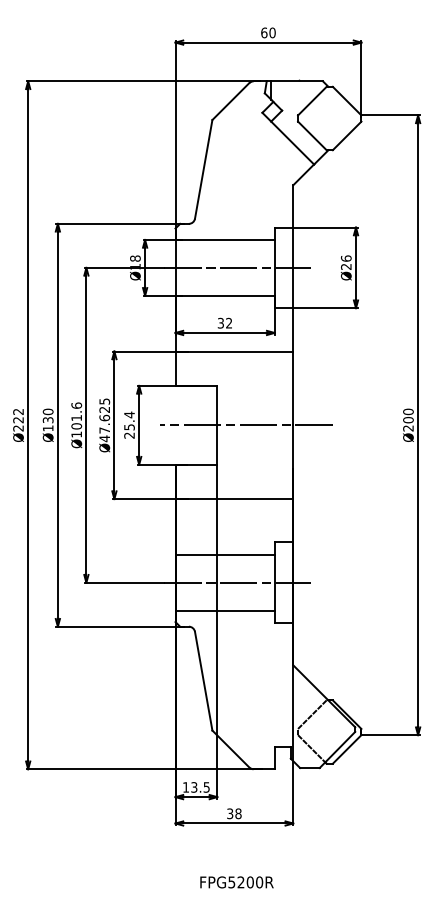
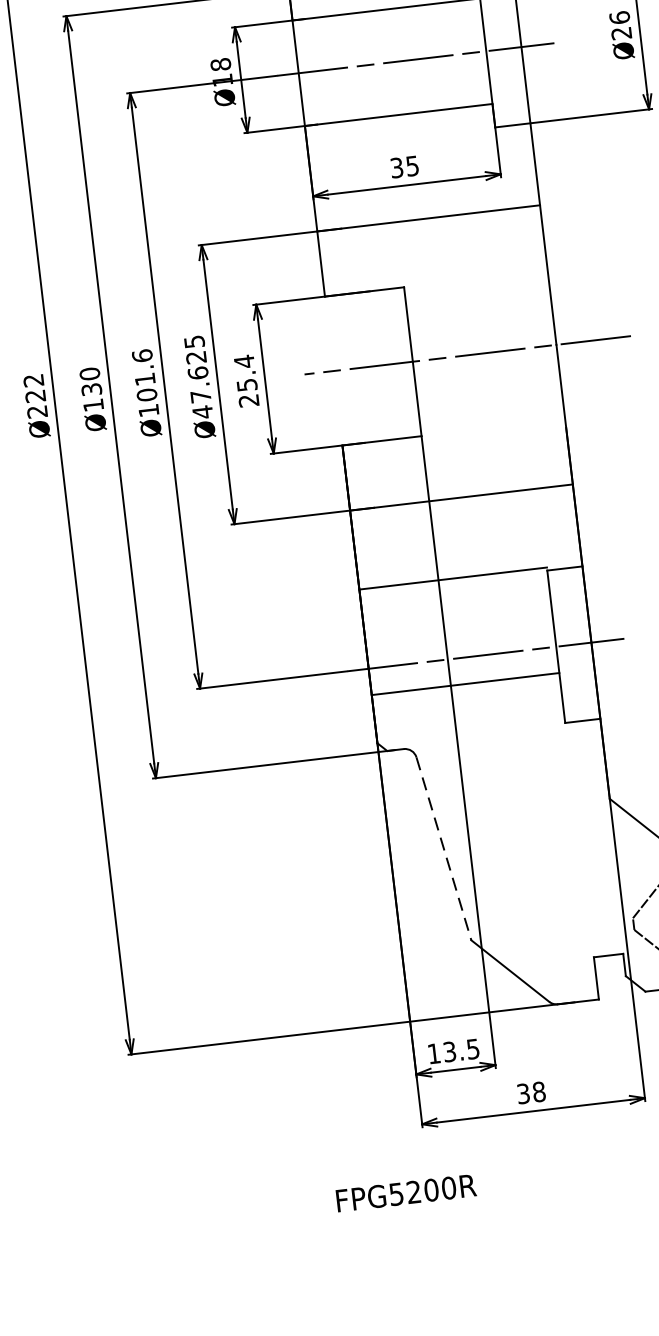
text: (229, 322) -> (412, 164), 32 -> 35
line: (224, 554) -> (451, 578), moved
line: (224, 610) -> (464, 684), moved
line: (203, 681) -> (443, 849), solid -> dashed
text: (236, 882) -> (405, 1193), moved

